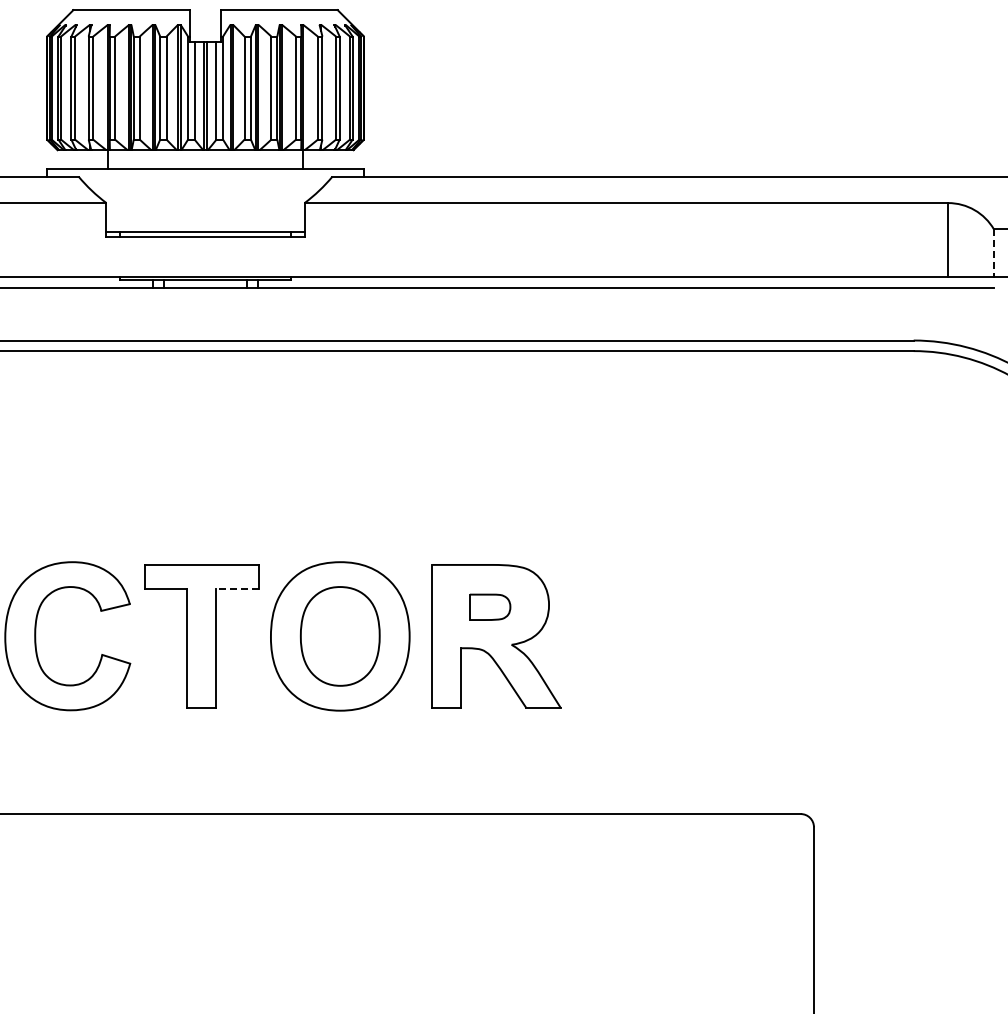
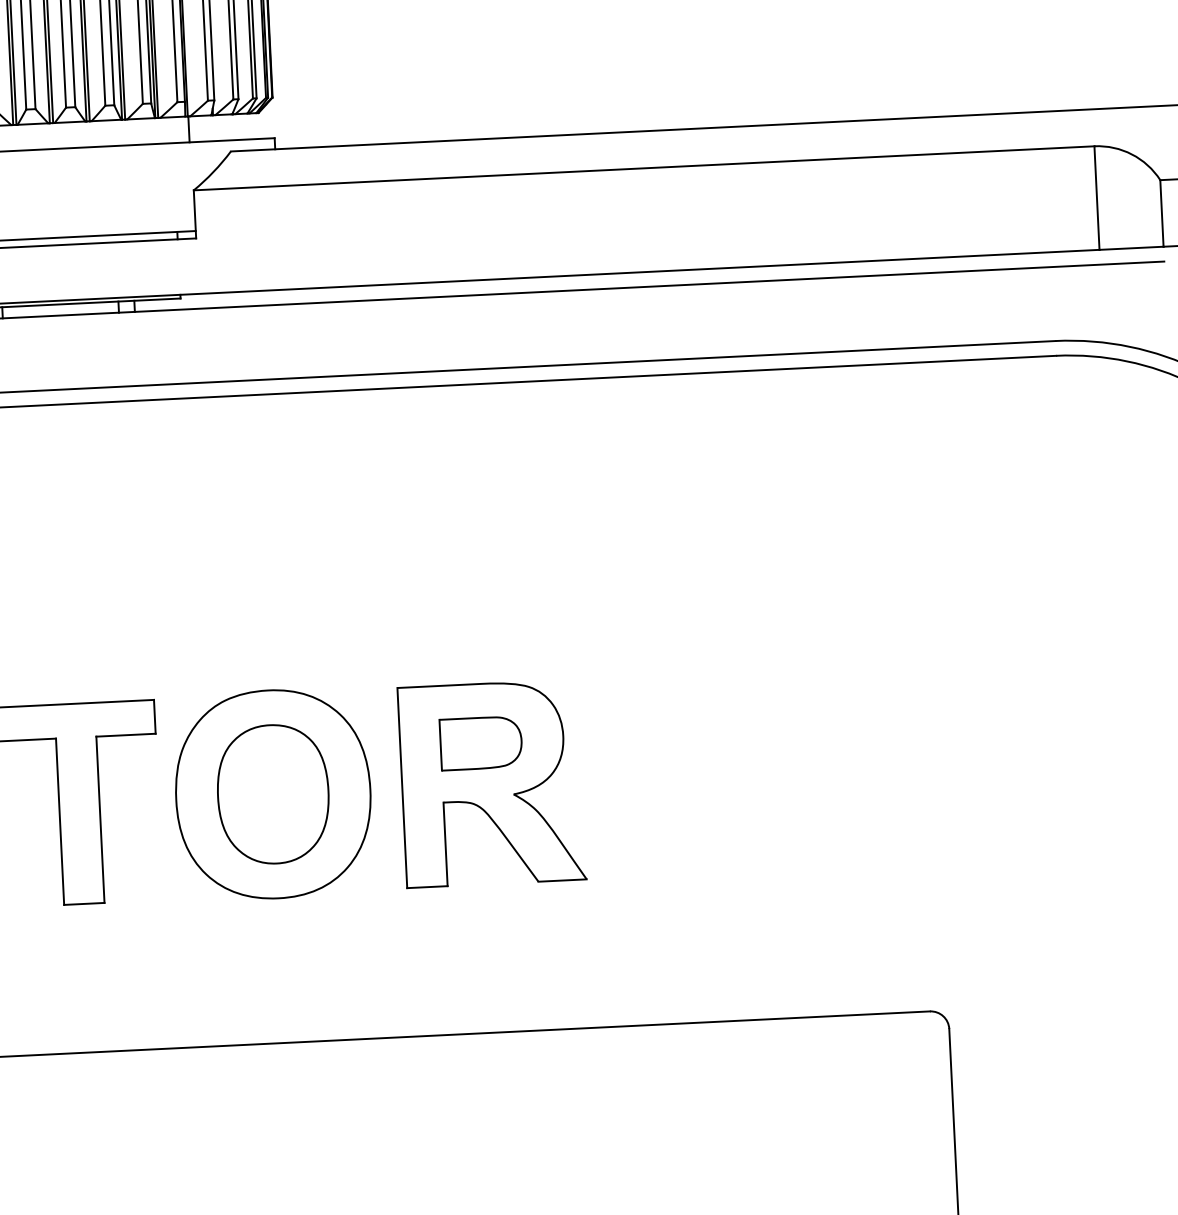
line: (994, 253) -> (1162, 213), dashed -> solid
line: (236, 589) -> (124, 735), dashed -> solid
part: (489, 607) -> (480, 743), size x1.43

